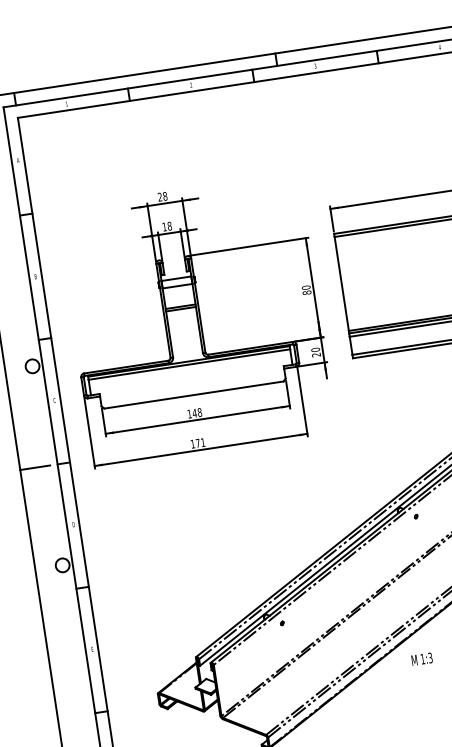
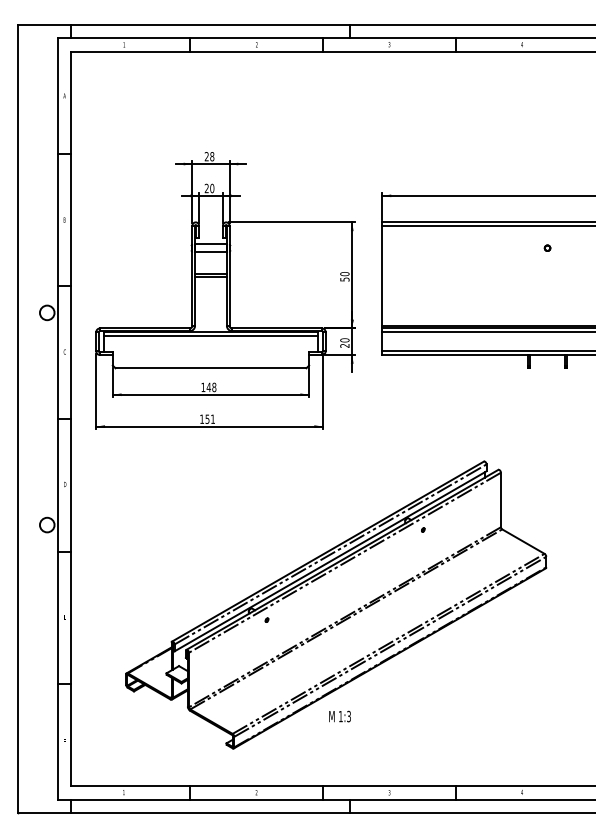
text: (166, 225) -> (209, 187), 18 -> 20
text: (306, 292) -> (344, 279), 80 -> 50
text: (197, 442) -> (207, 418), 171 -> 151
line: (34, 468) -> (33, 419), removed
text: (421, 659) -> (339, 716), moved

